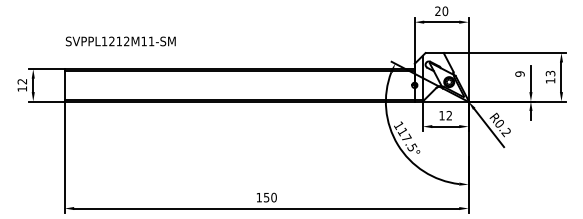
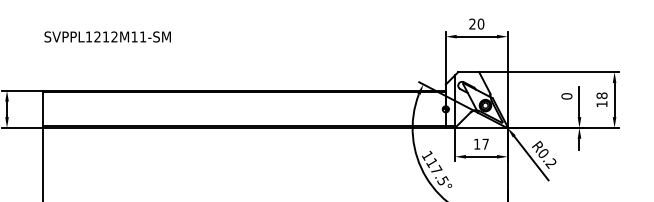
text: (120, 41) -> (107, 37), moved
text: (519, 73) -> (566, 95), 9 -> 0
text: (550, 73) -> (601, 95), 13 -> 18
text: (449, 115) -> (485, 143), 12 -> 17

